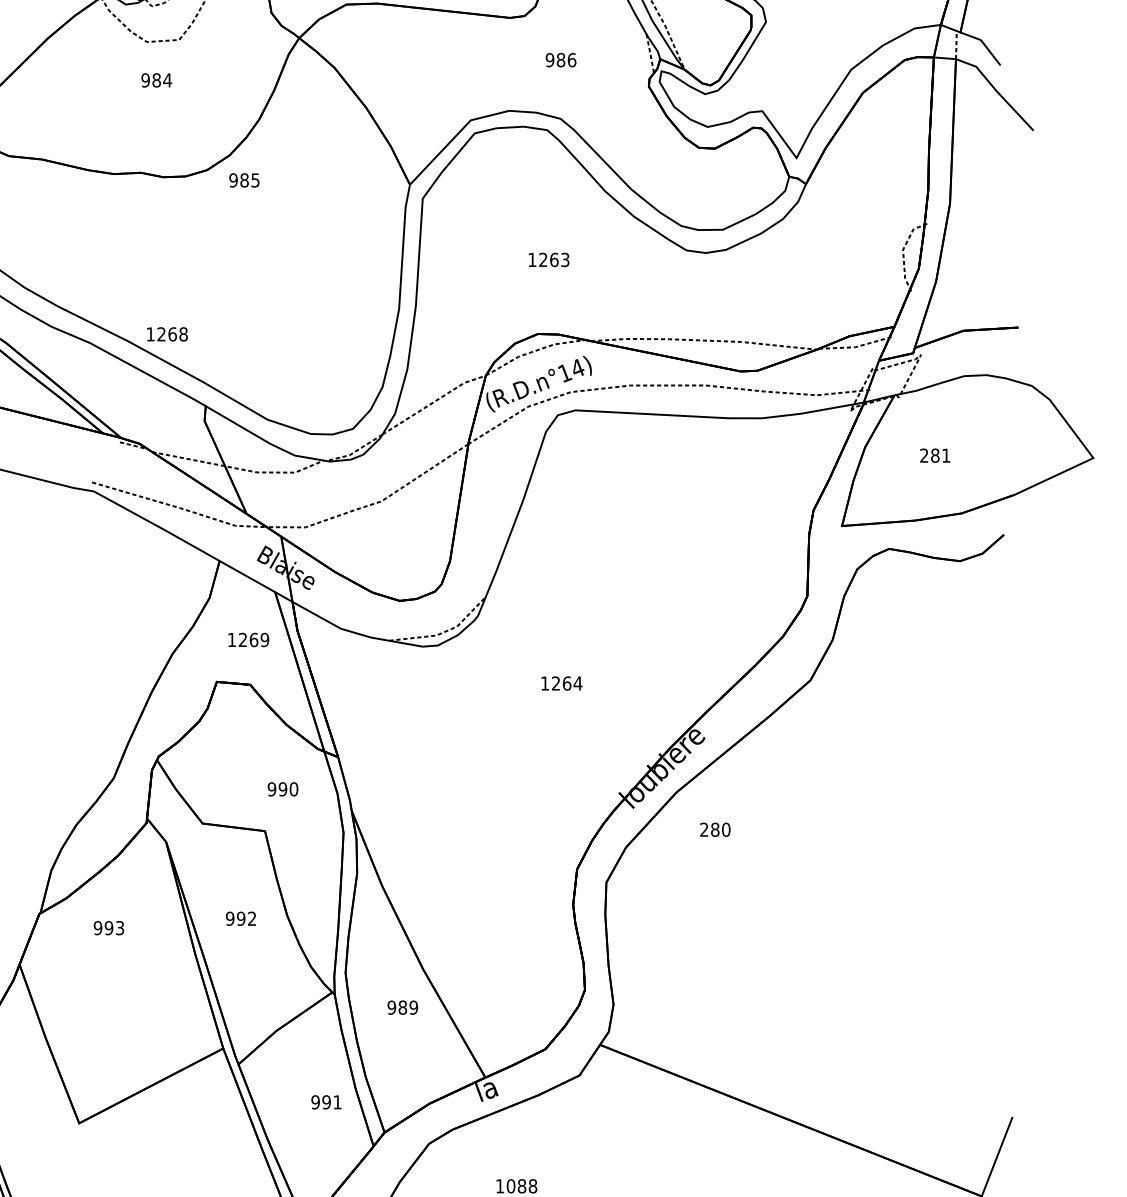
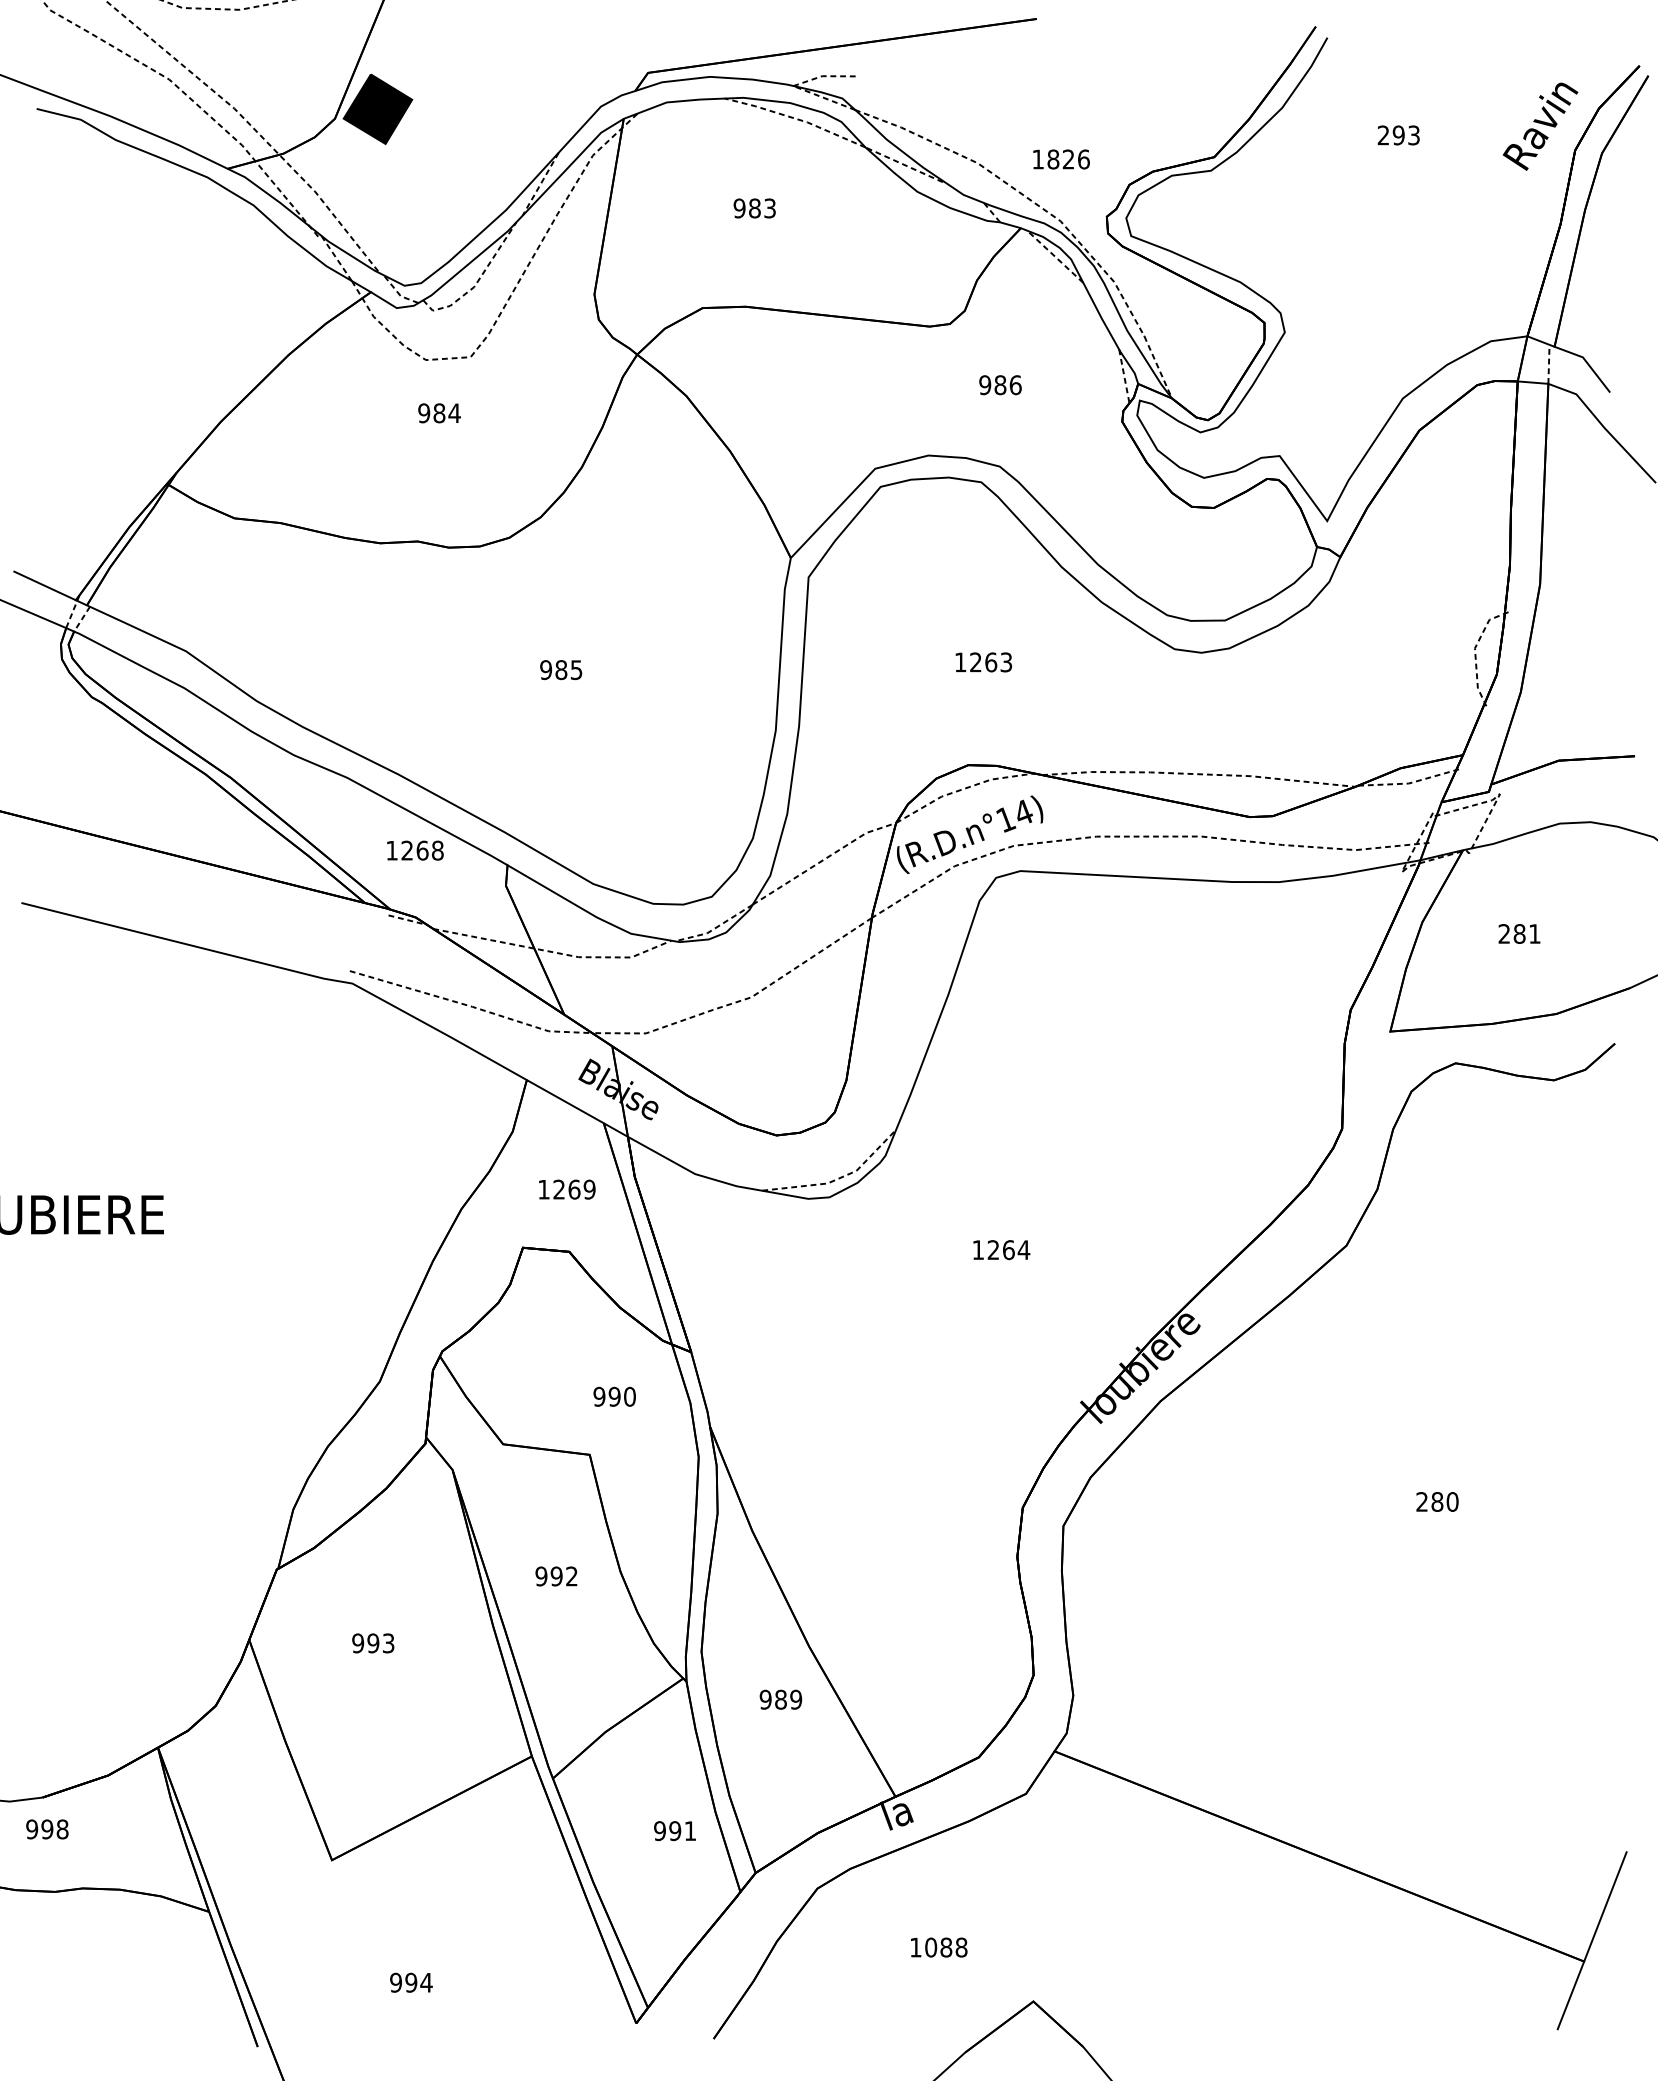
text: (244, 180) -> (561, 670), moved
text: (167, 334) -> (415, 850), moved
text: (715, 829) -> (1437, 1501), moved
text: (109, 928) -> (373, 1643), moved

